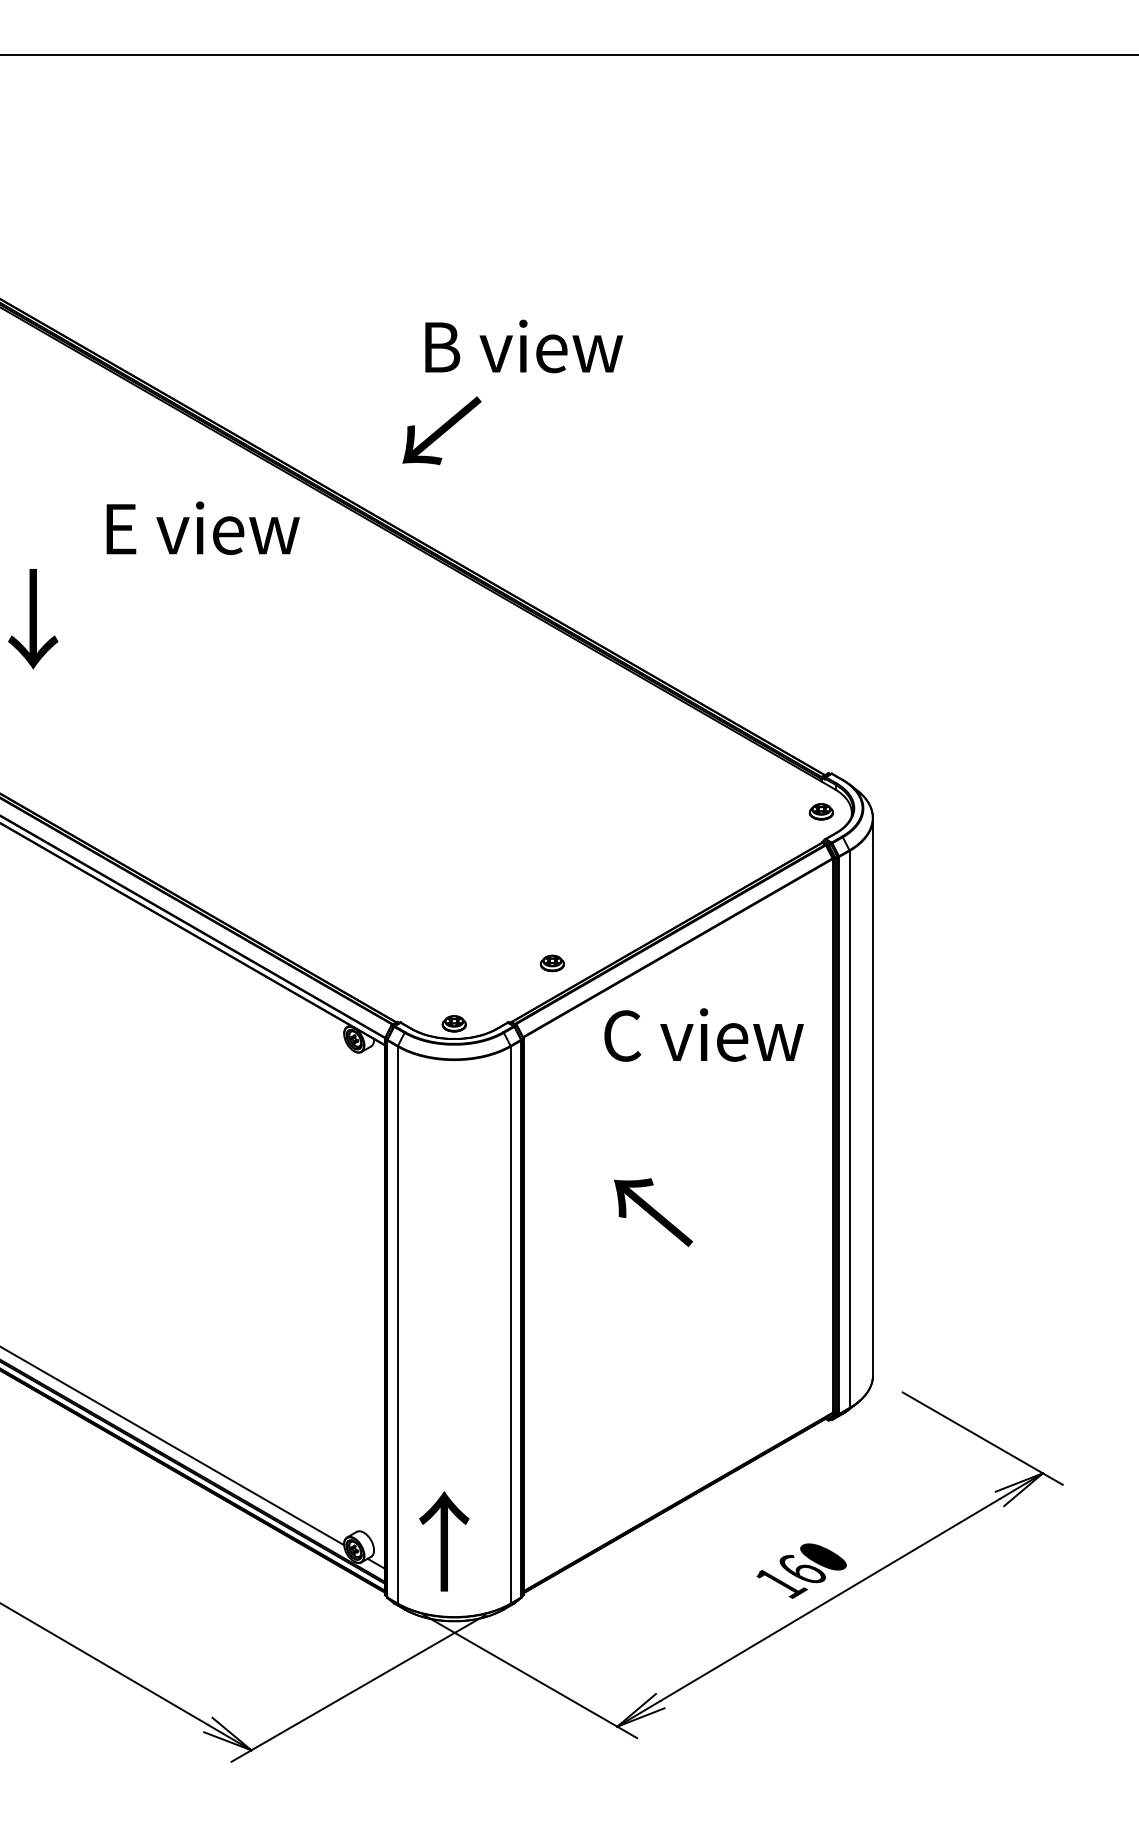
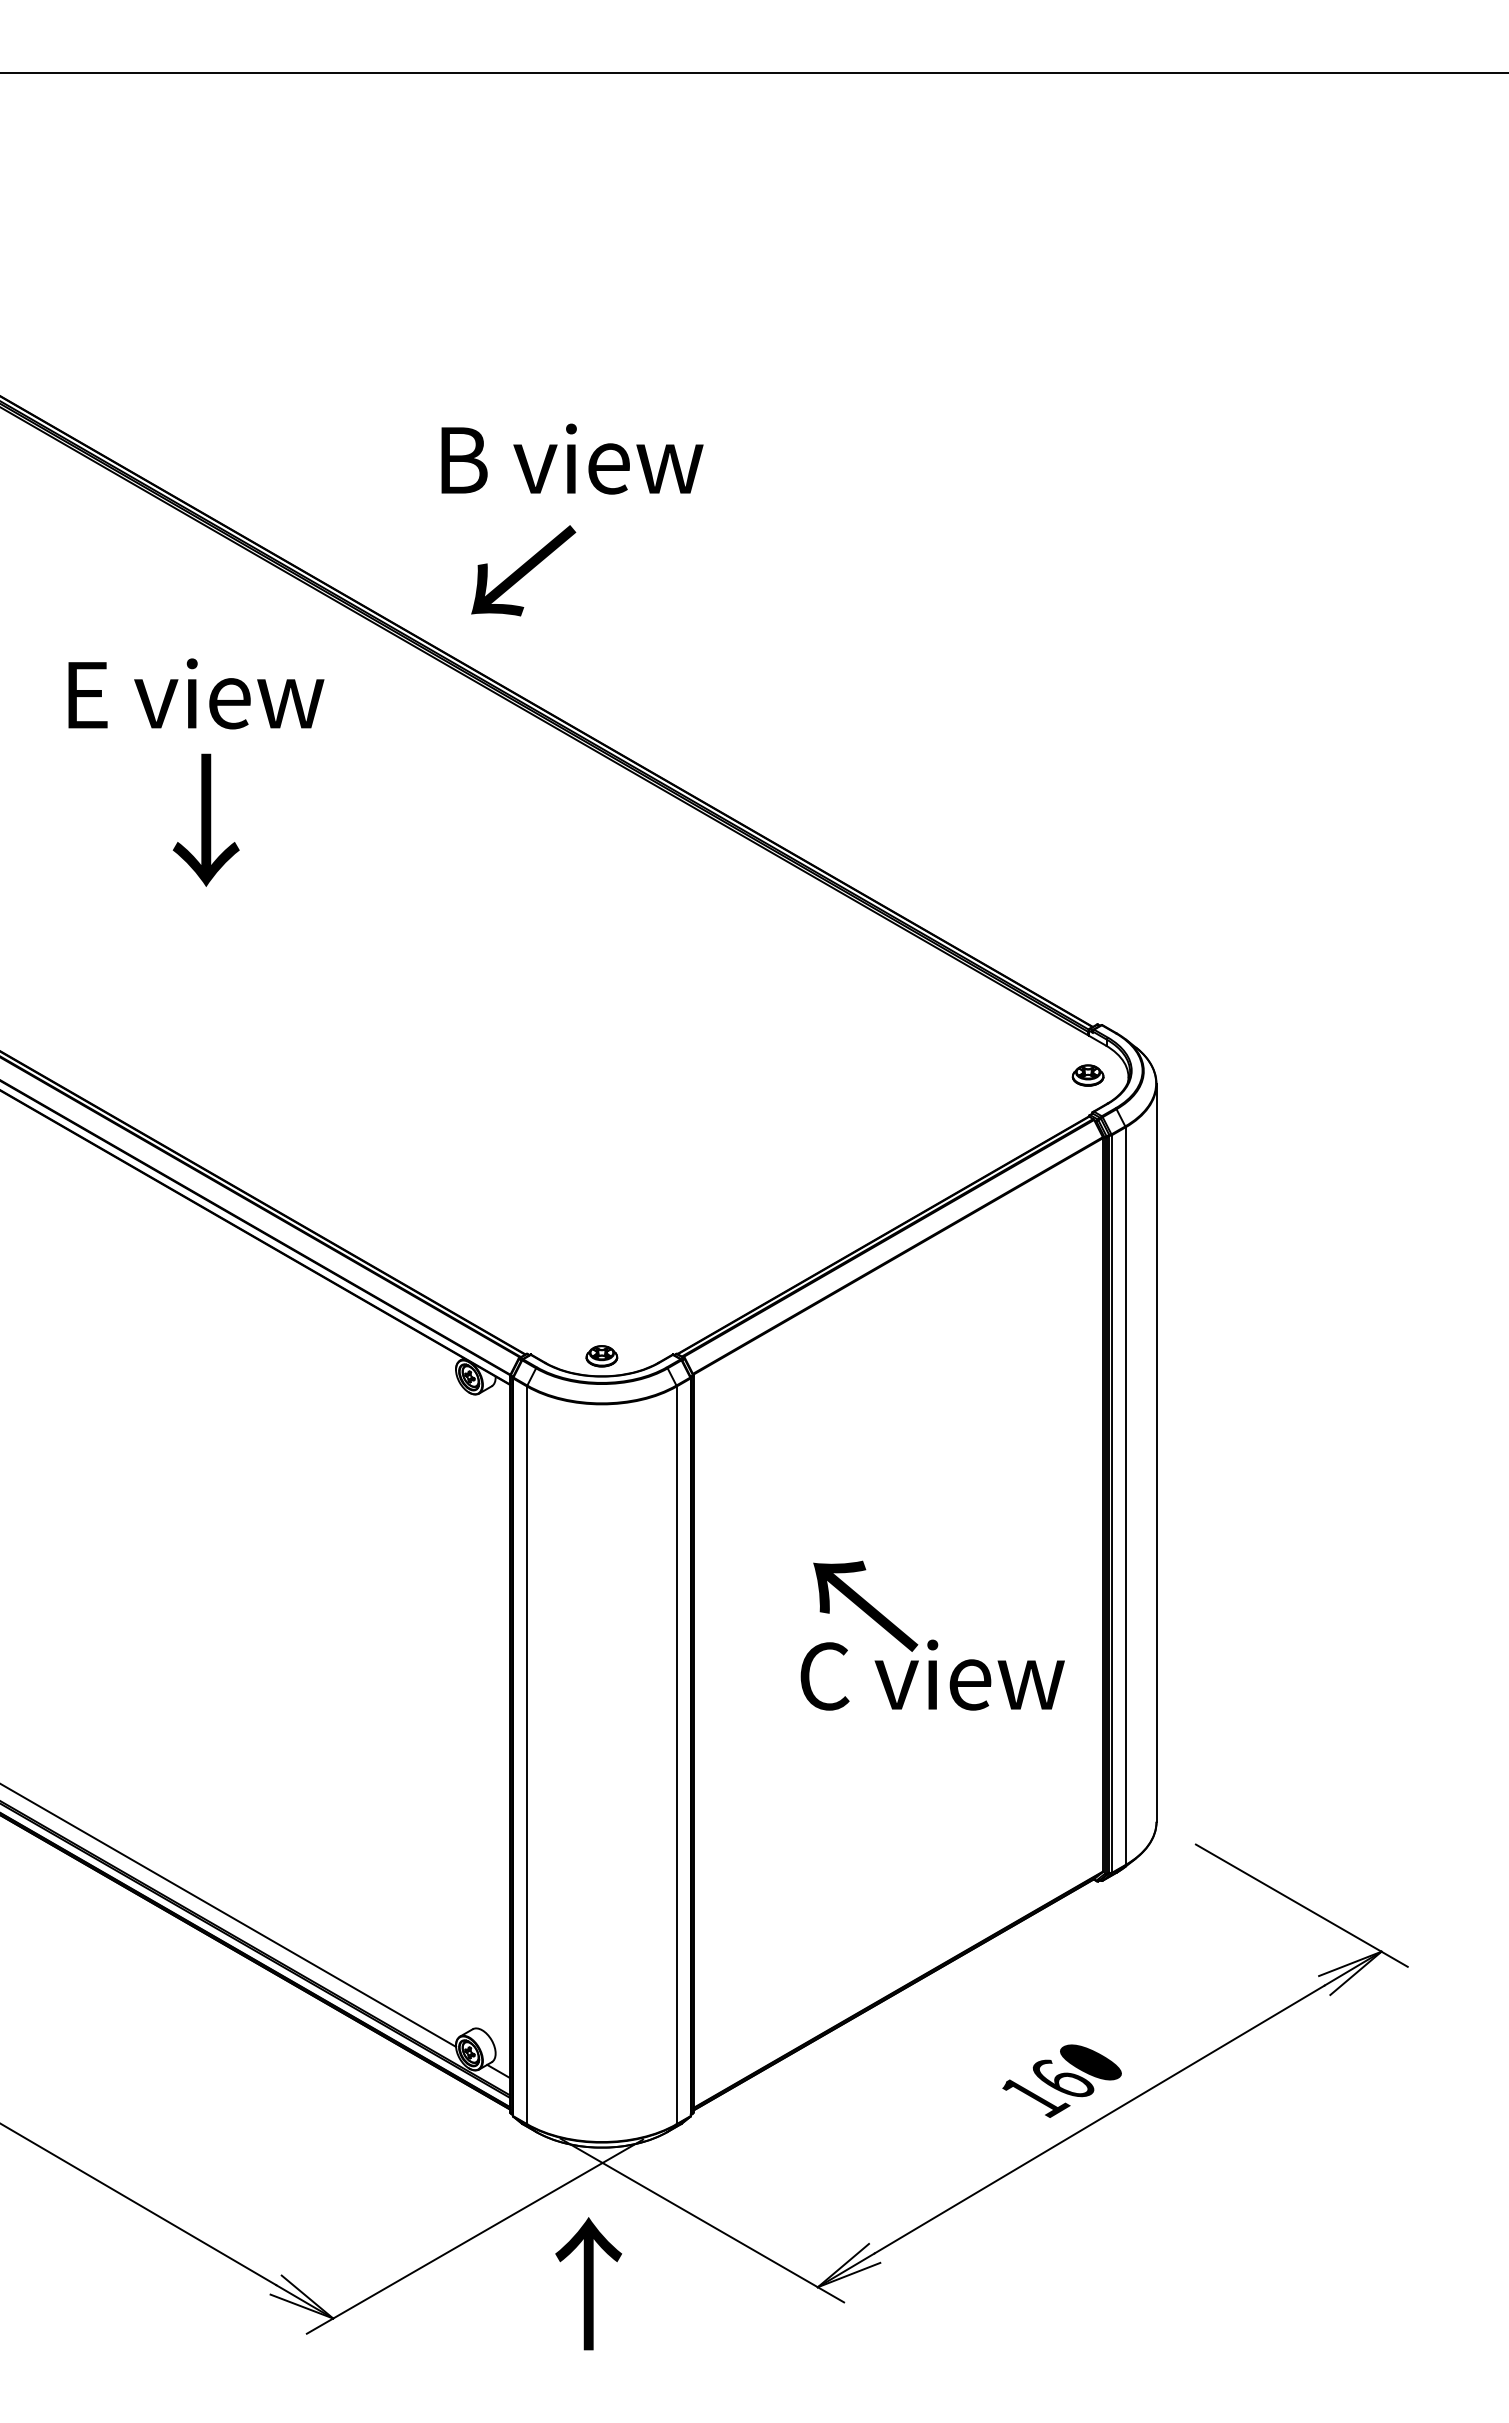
text: (524, 345) -> (572, 458), moved
text: (441, 430) -> (523, 570), moved
text: (203, 527) -> (196, 693), moved
text: (32, 618) -> (205, 819), moved
part: (552, 963) -> (731, 1276), removed
text: (703, 1034) -> (932, 1674), moved
text: (444, 1541) -> (588, 2283), moved

